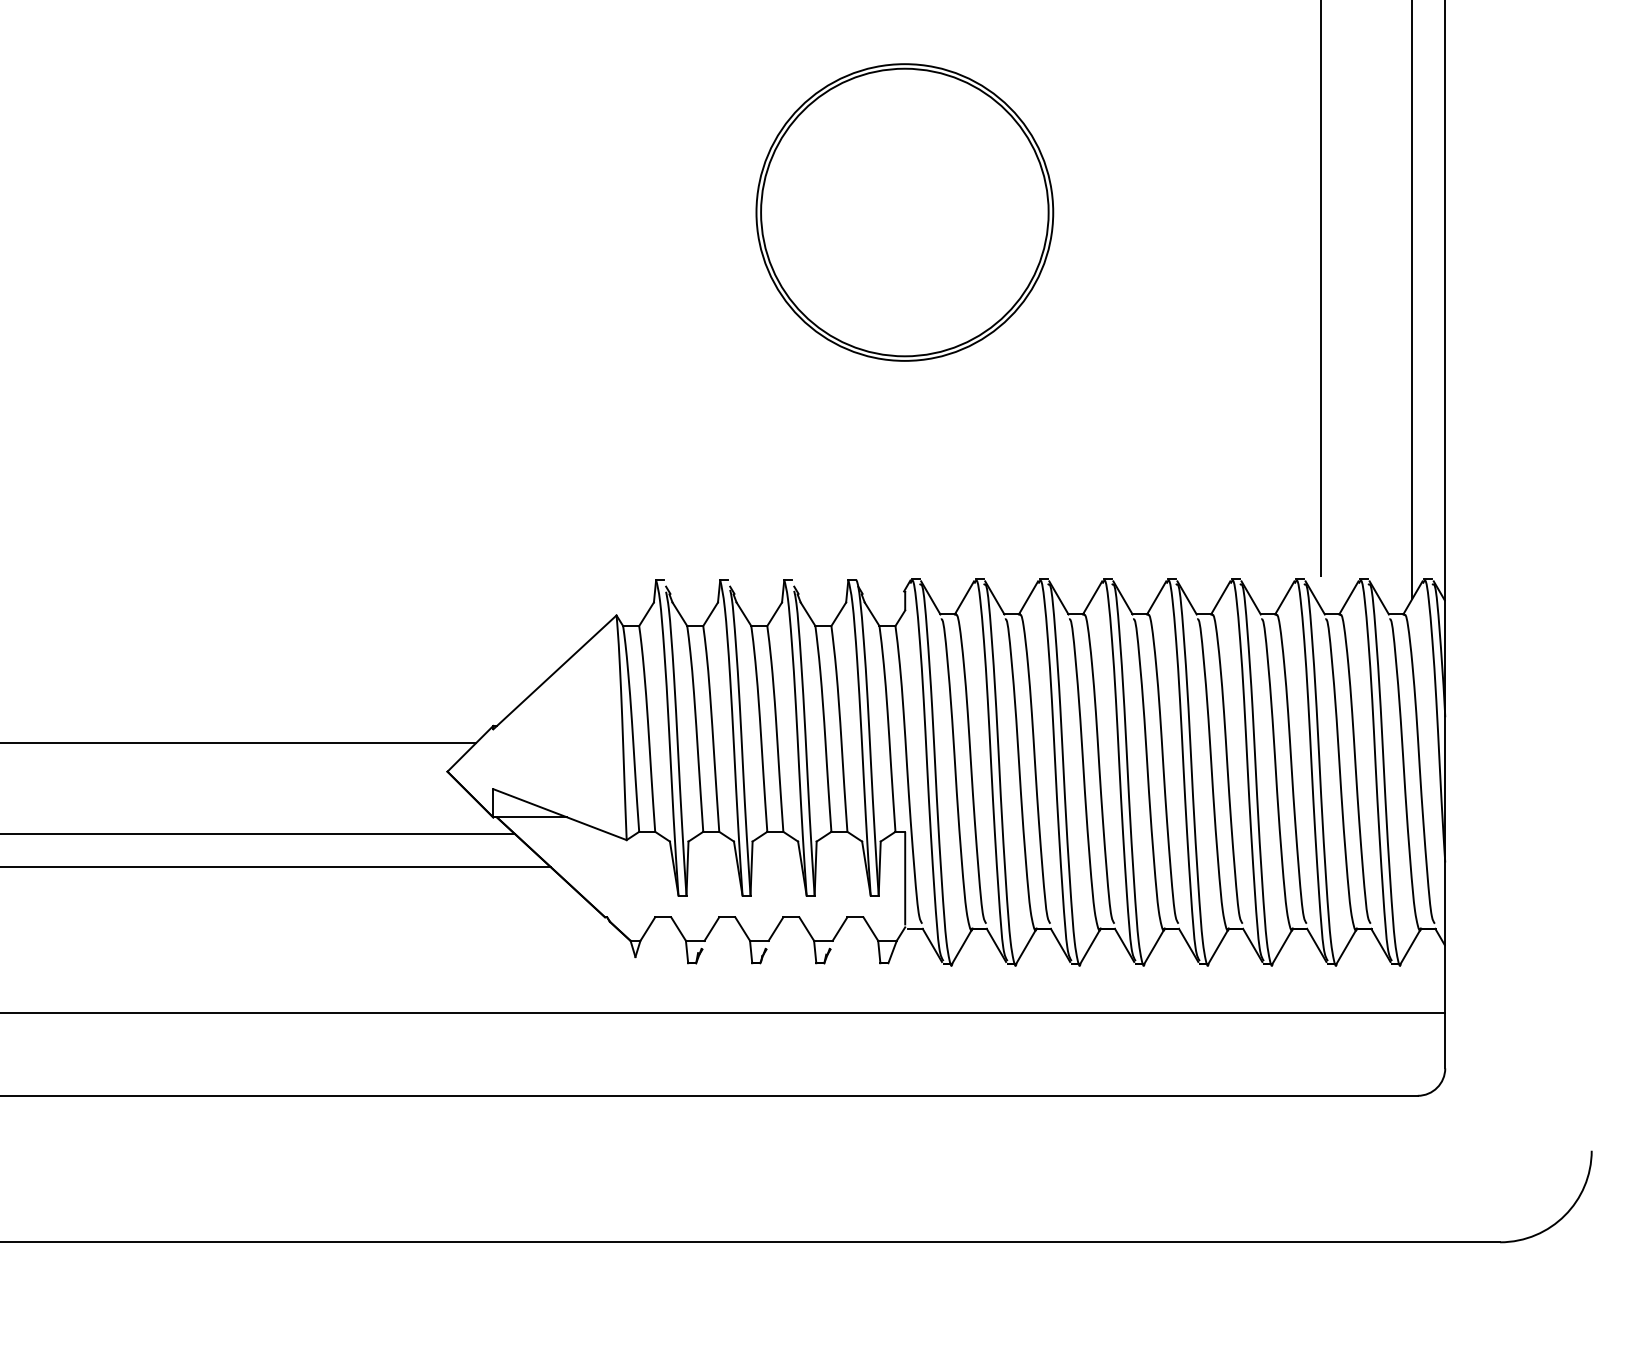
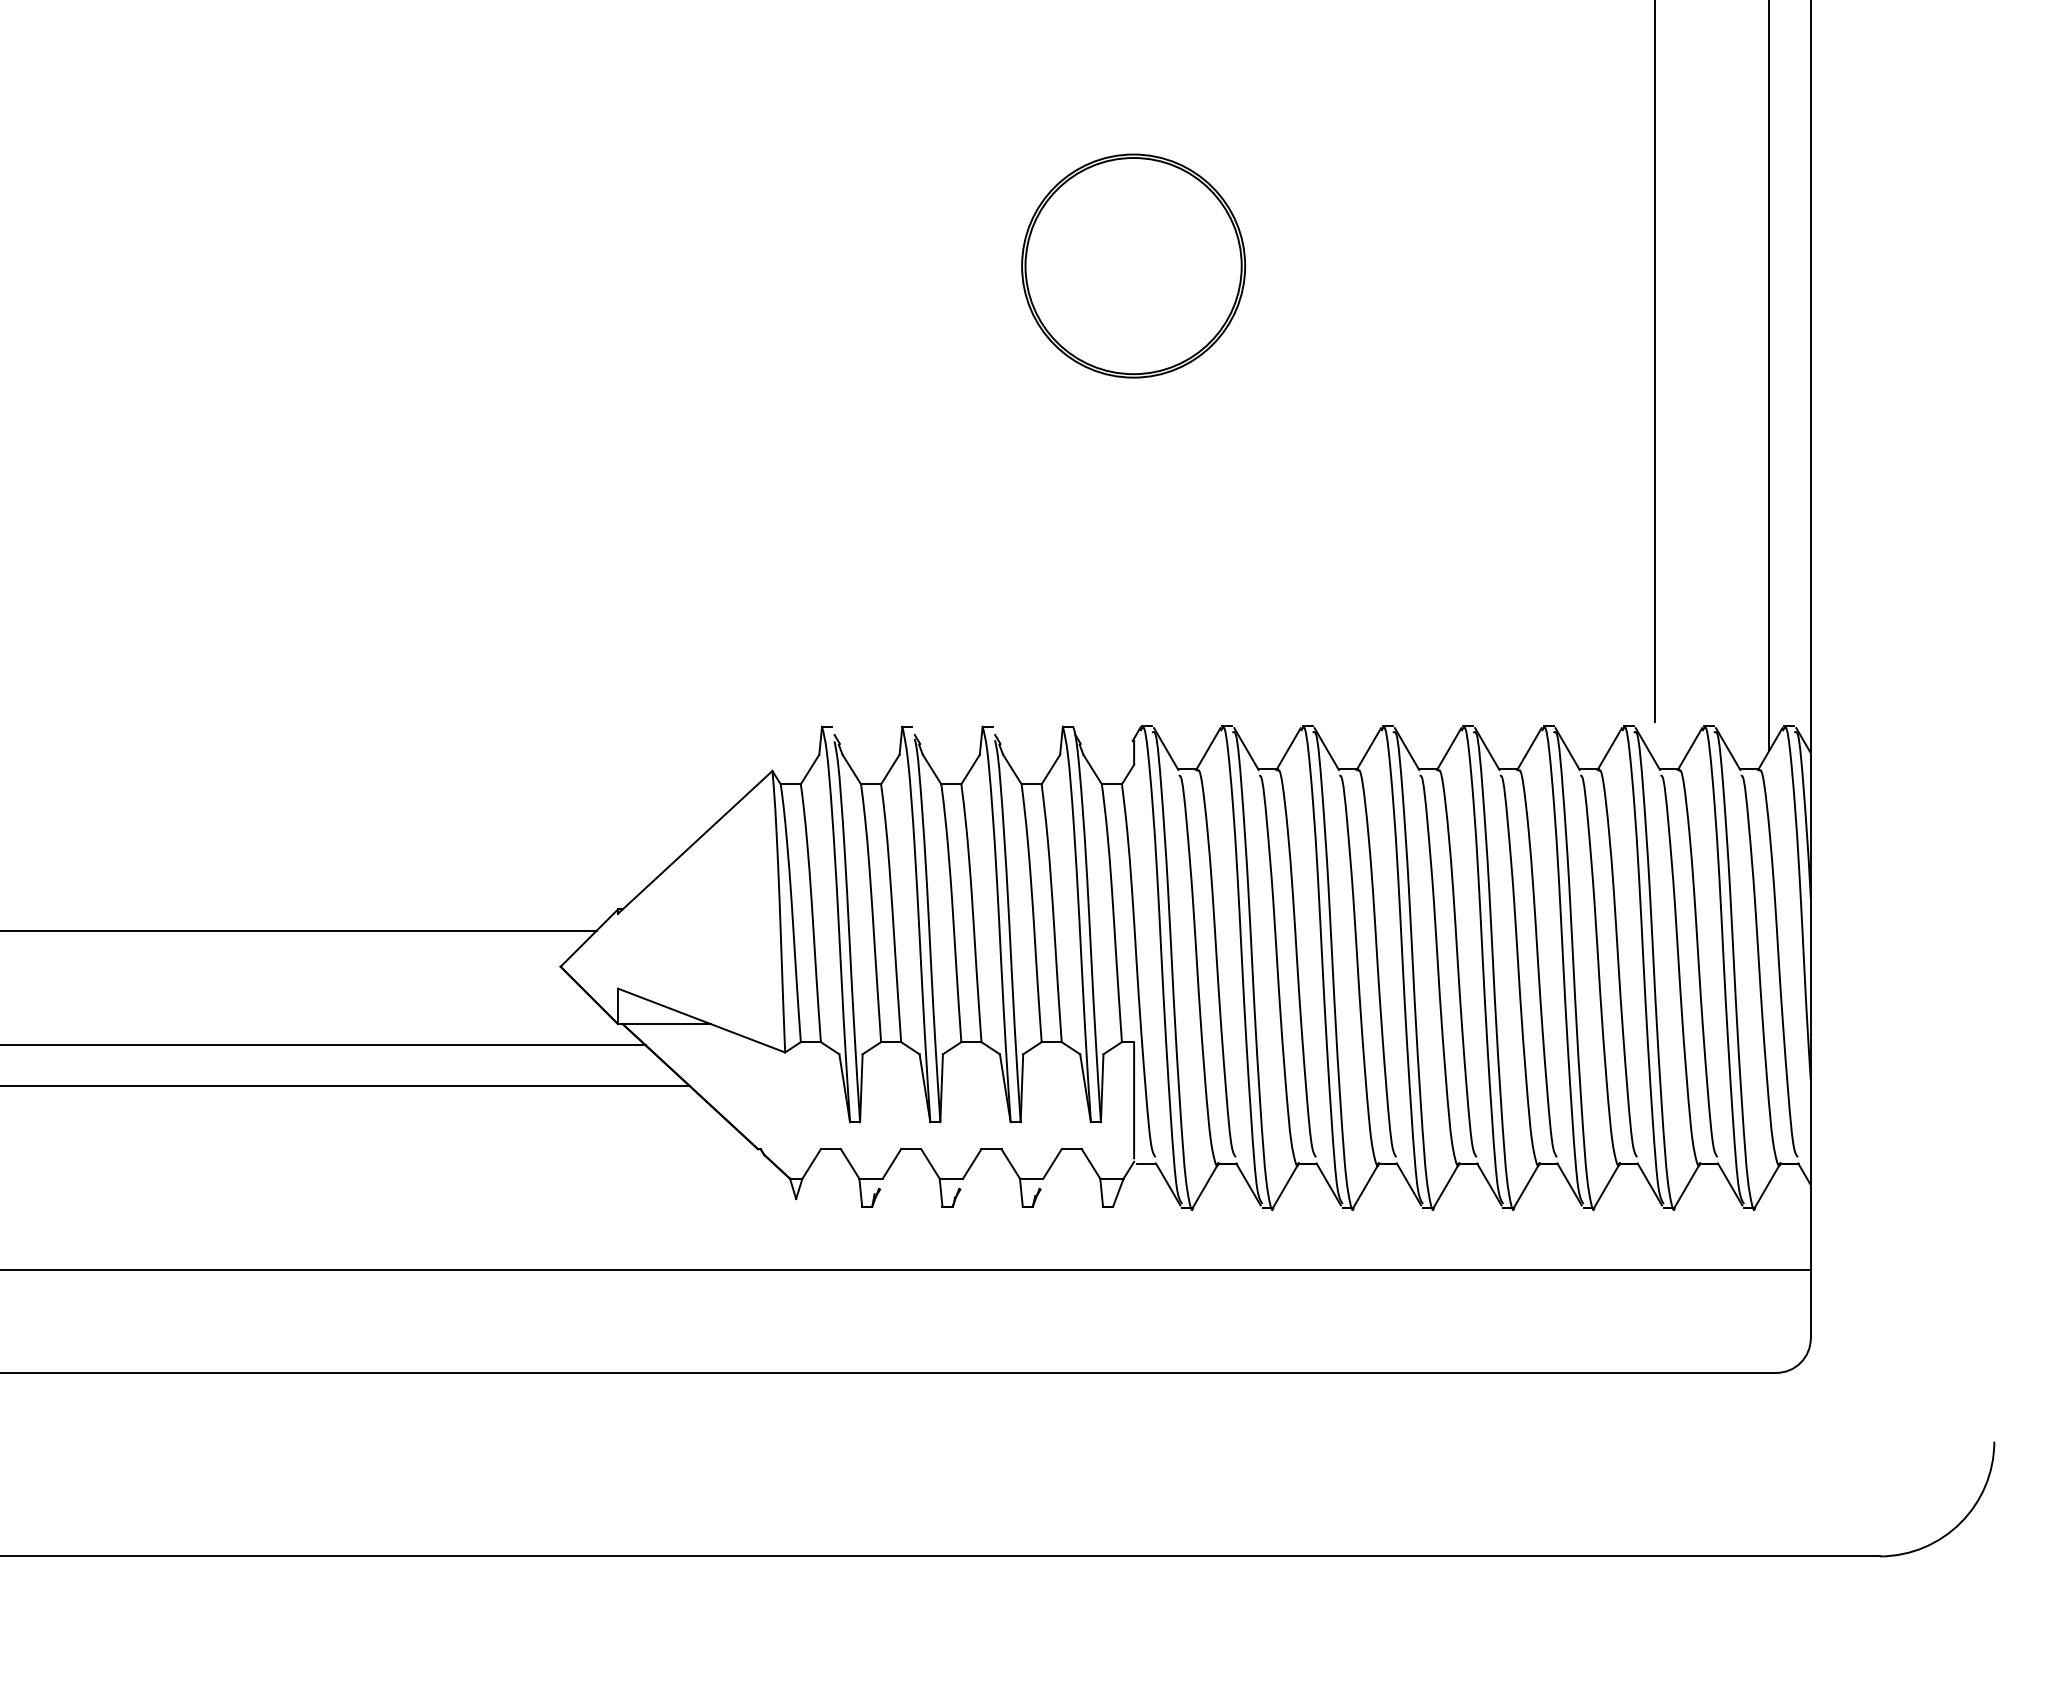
part: (904, 212) -> (1133, 265), size x0.6

